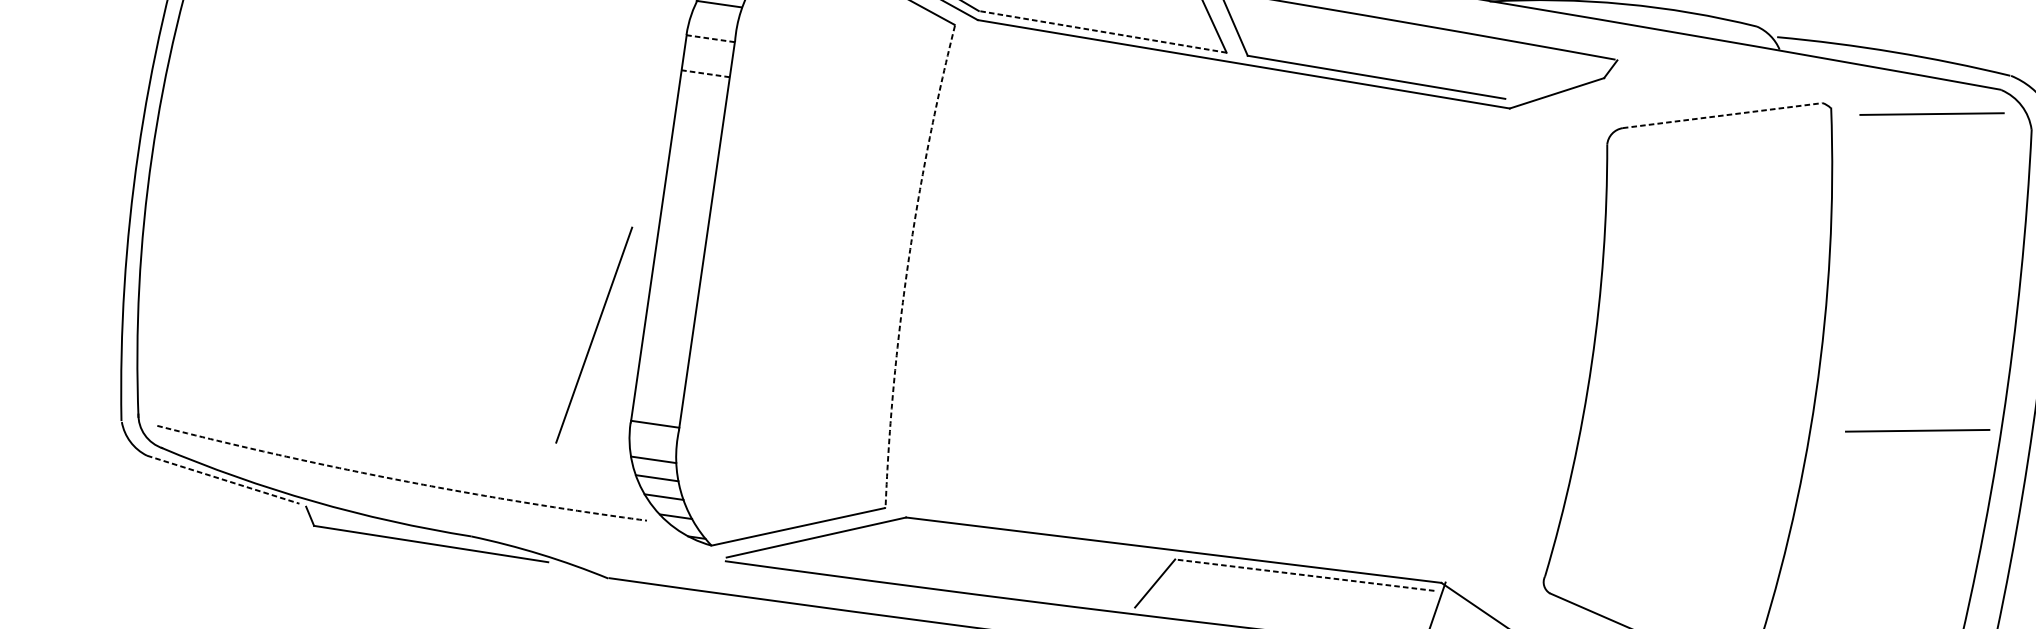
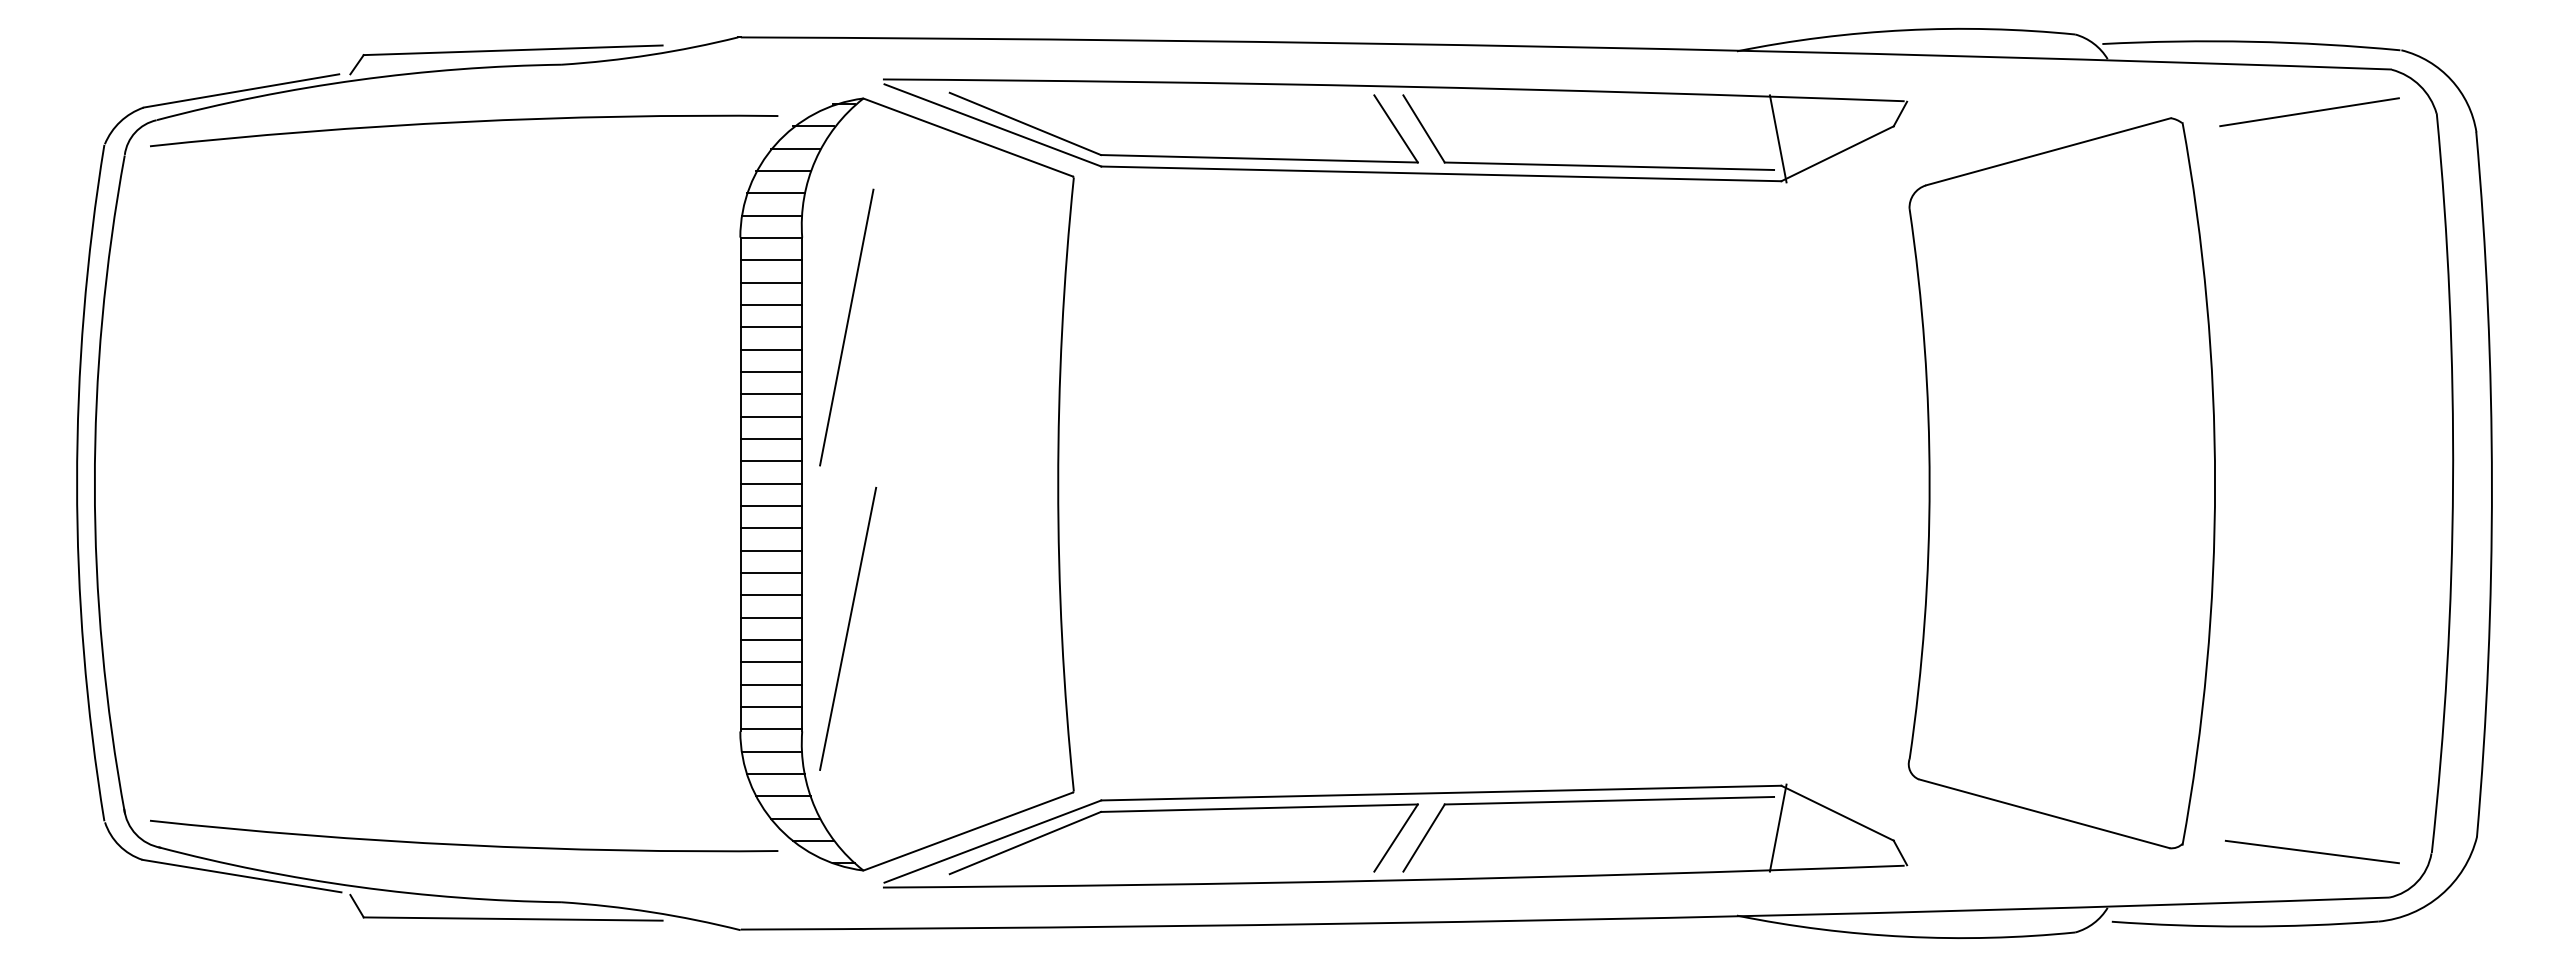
line: (713, 21) -> (771, 215), added
line: (1102, 31) -> (1258, 158), dashed -> solid
line: (710, 38) -> (771, 237), dashed -> solid
line: (708, 56) -> (771, 260), added
line: (705, 73) -> (771, 282), dashed -> solid
line: (1511, 74) -> (1777, 138), added
line: (703, 91) -> (771, 304), added
line: (700, 109) -> (771, 327), added
line: (1722, 115) -> (2048, 151), dashed -> solid
line: (759, 117) -> (846, 327), added
line: (698, 126) -> (771, 349), added
line: (695, 143) -> (771, 371), added
line: (693, 161) -> (771, 394), added
line: (690, 178) -> (771, 416), added
line: (688, 196) -> (771, 438), added
line: (685, 214) -> (771, 461), added
line: (683, 231) -> (771, 483), added
line: (680, 248) -> (771, 505), added
arc: (908, 264) -> (1058, 484), dashed -> solid
line: (678, 266) -> (771, 528), added
line: (675, 284) -> (771, 550), added
line: (673, 301) -> (771, 572), added
line: (670, 319) -> (771, 595), added
line: (594, 334) -> (848, 628), moved
line: (667, 336) -> (771, 617), added
line: (665, 353) -> (771, 639), added
line: (662, 371) -> (771, 662), added
line: (660, 389) -> (771, 684), added
line: (657, 406) -> (771, 706), added
line: (1917, 431) -> (2348, 510), removed
line: (652, 441) -> (771, 751), added
line: (222, 479) -> (241, 876), dashed -> solid
arc: (400, 480) -> (463, 845), dashed -> solid
part: (963, 534) -> (1176, 811), added
line: (1304, 575) -> (1609, 800), dashed -> solid

